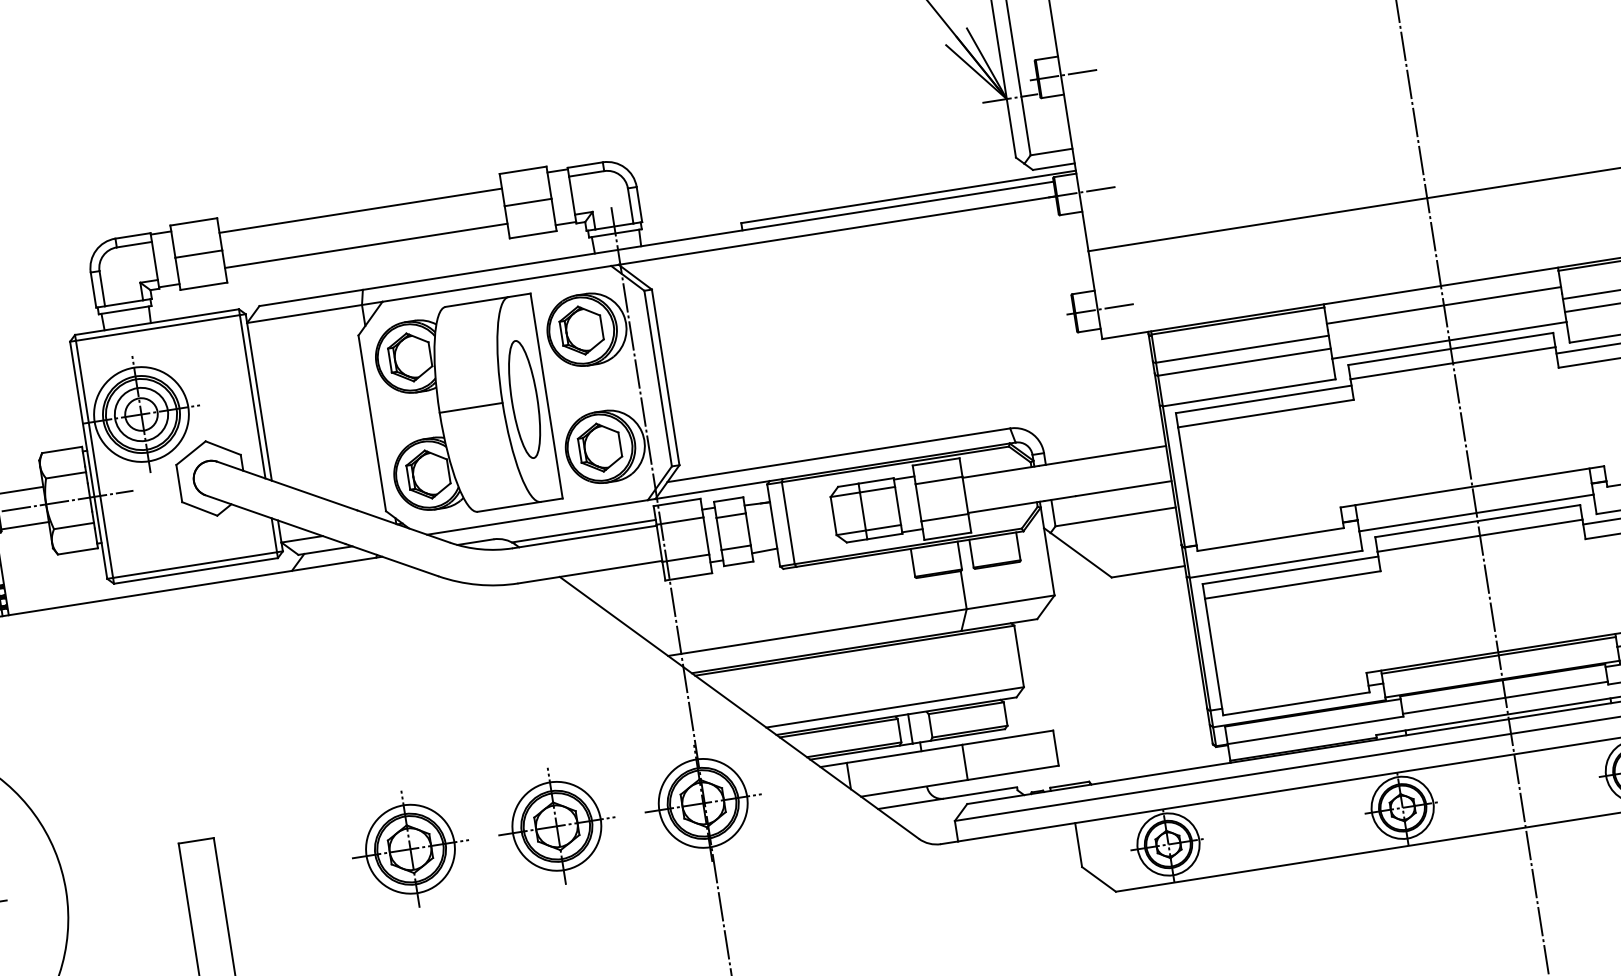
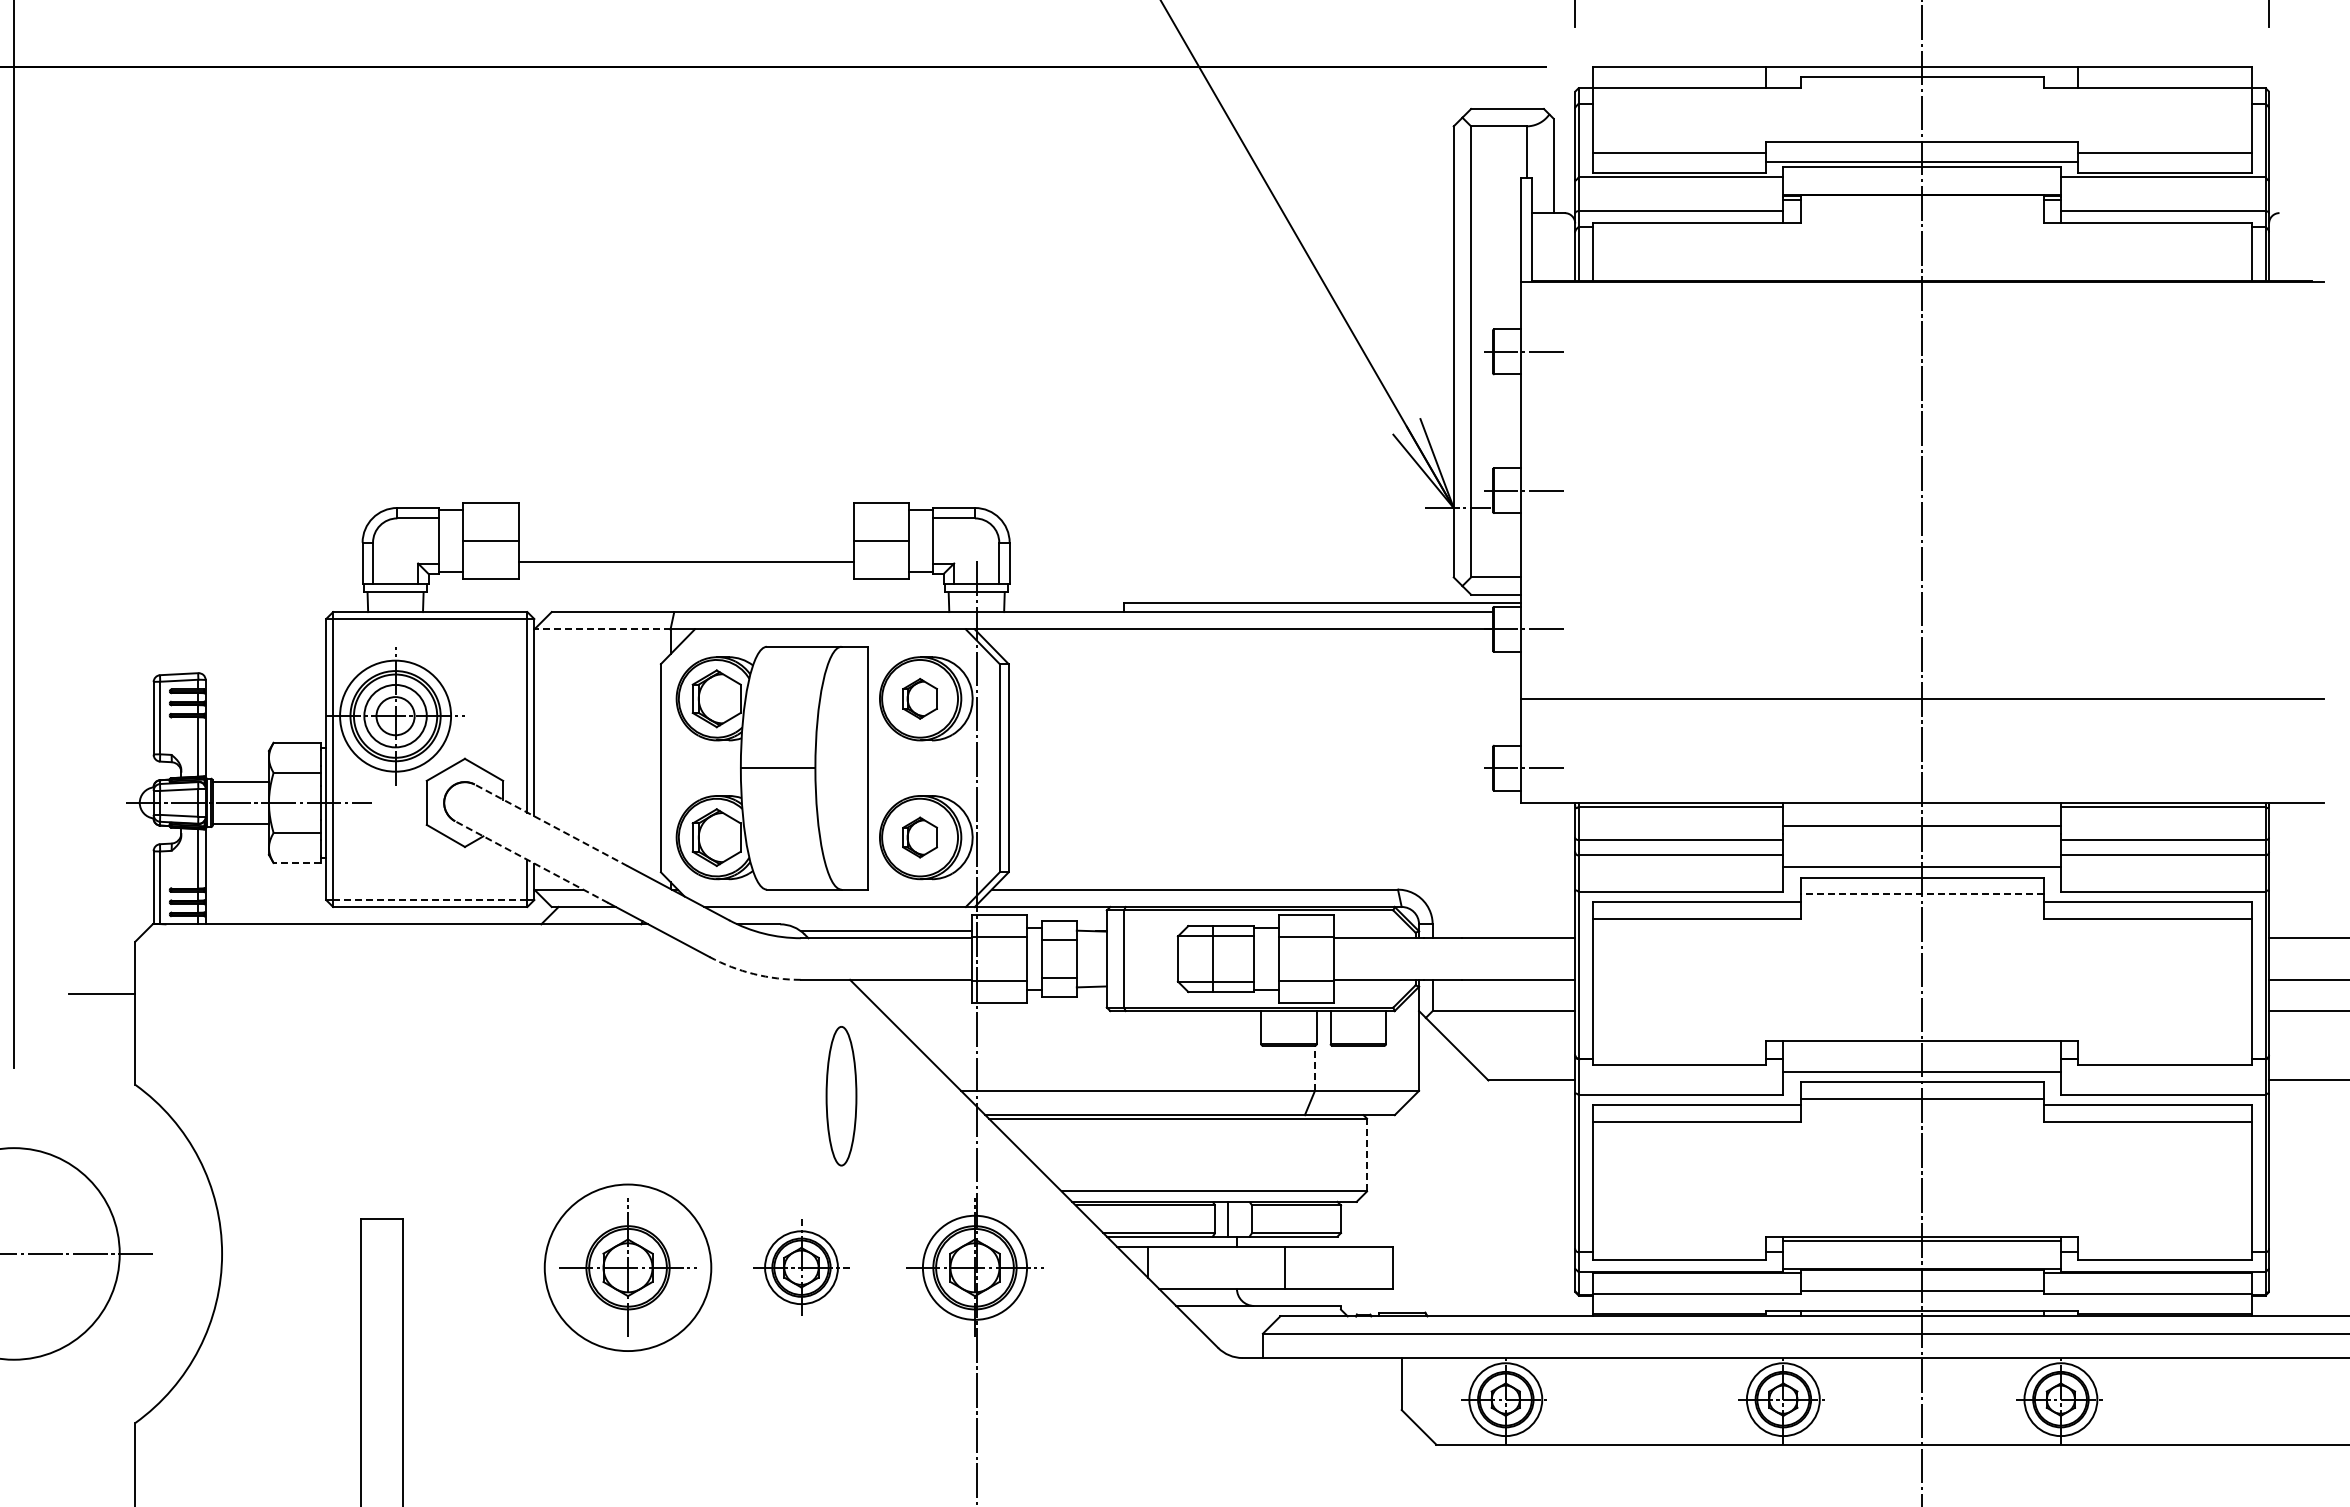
line: (360, 211) -> (685, 520), removed
line: (303, 314) -> (601, 629), solid -> dashed
part: (582, 330) -> (920, 698), size x0.7
line: (1452, 363) -> (1921, 894), solid -> dashed
part: (524, 399) -> (841, 1096), moved
part: (600, 447) -> (920, 837), size x0.7
line: (287, 486) -> (551, 825), solid -> dashed
line: (275, 520) -> (531, 862), solid -> dashed
line: (78, 551) -> (297, 863), solid -> dashed
line: (195, 565) -> (430, 900), solid -> dashed
arc: (477, 585) -> (753, 974), solid -> dashed
line: (963, 590) -> (1314, 1068), solid -> dashed
line: (1019, 655) -> (1367, 1154), solid -> dashed
part: (556, 826) -> (801, 1267), size x0.7
circle: (410, 849) -> (627, 1267), size x1.6

